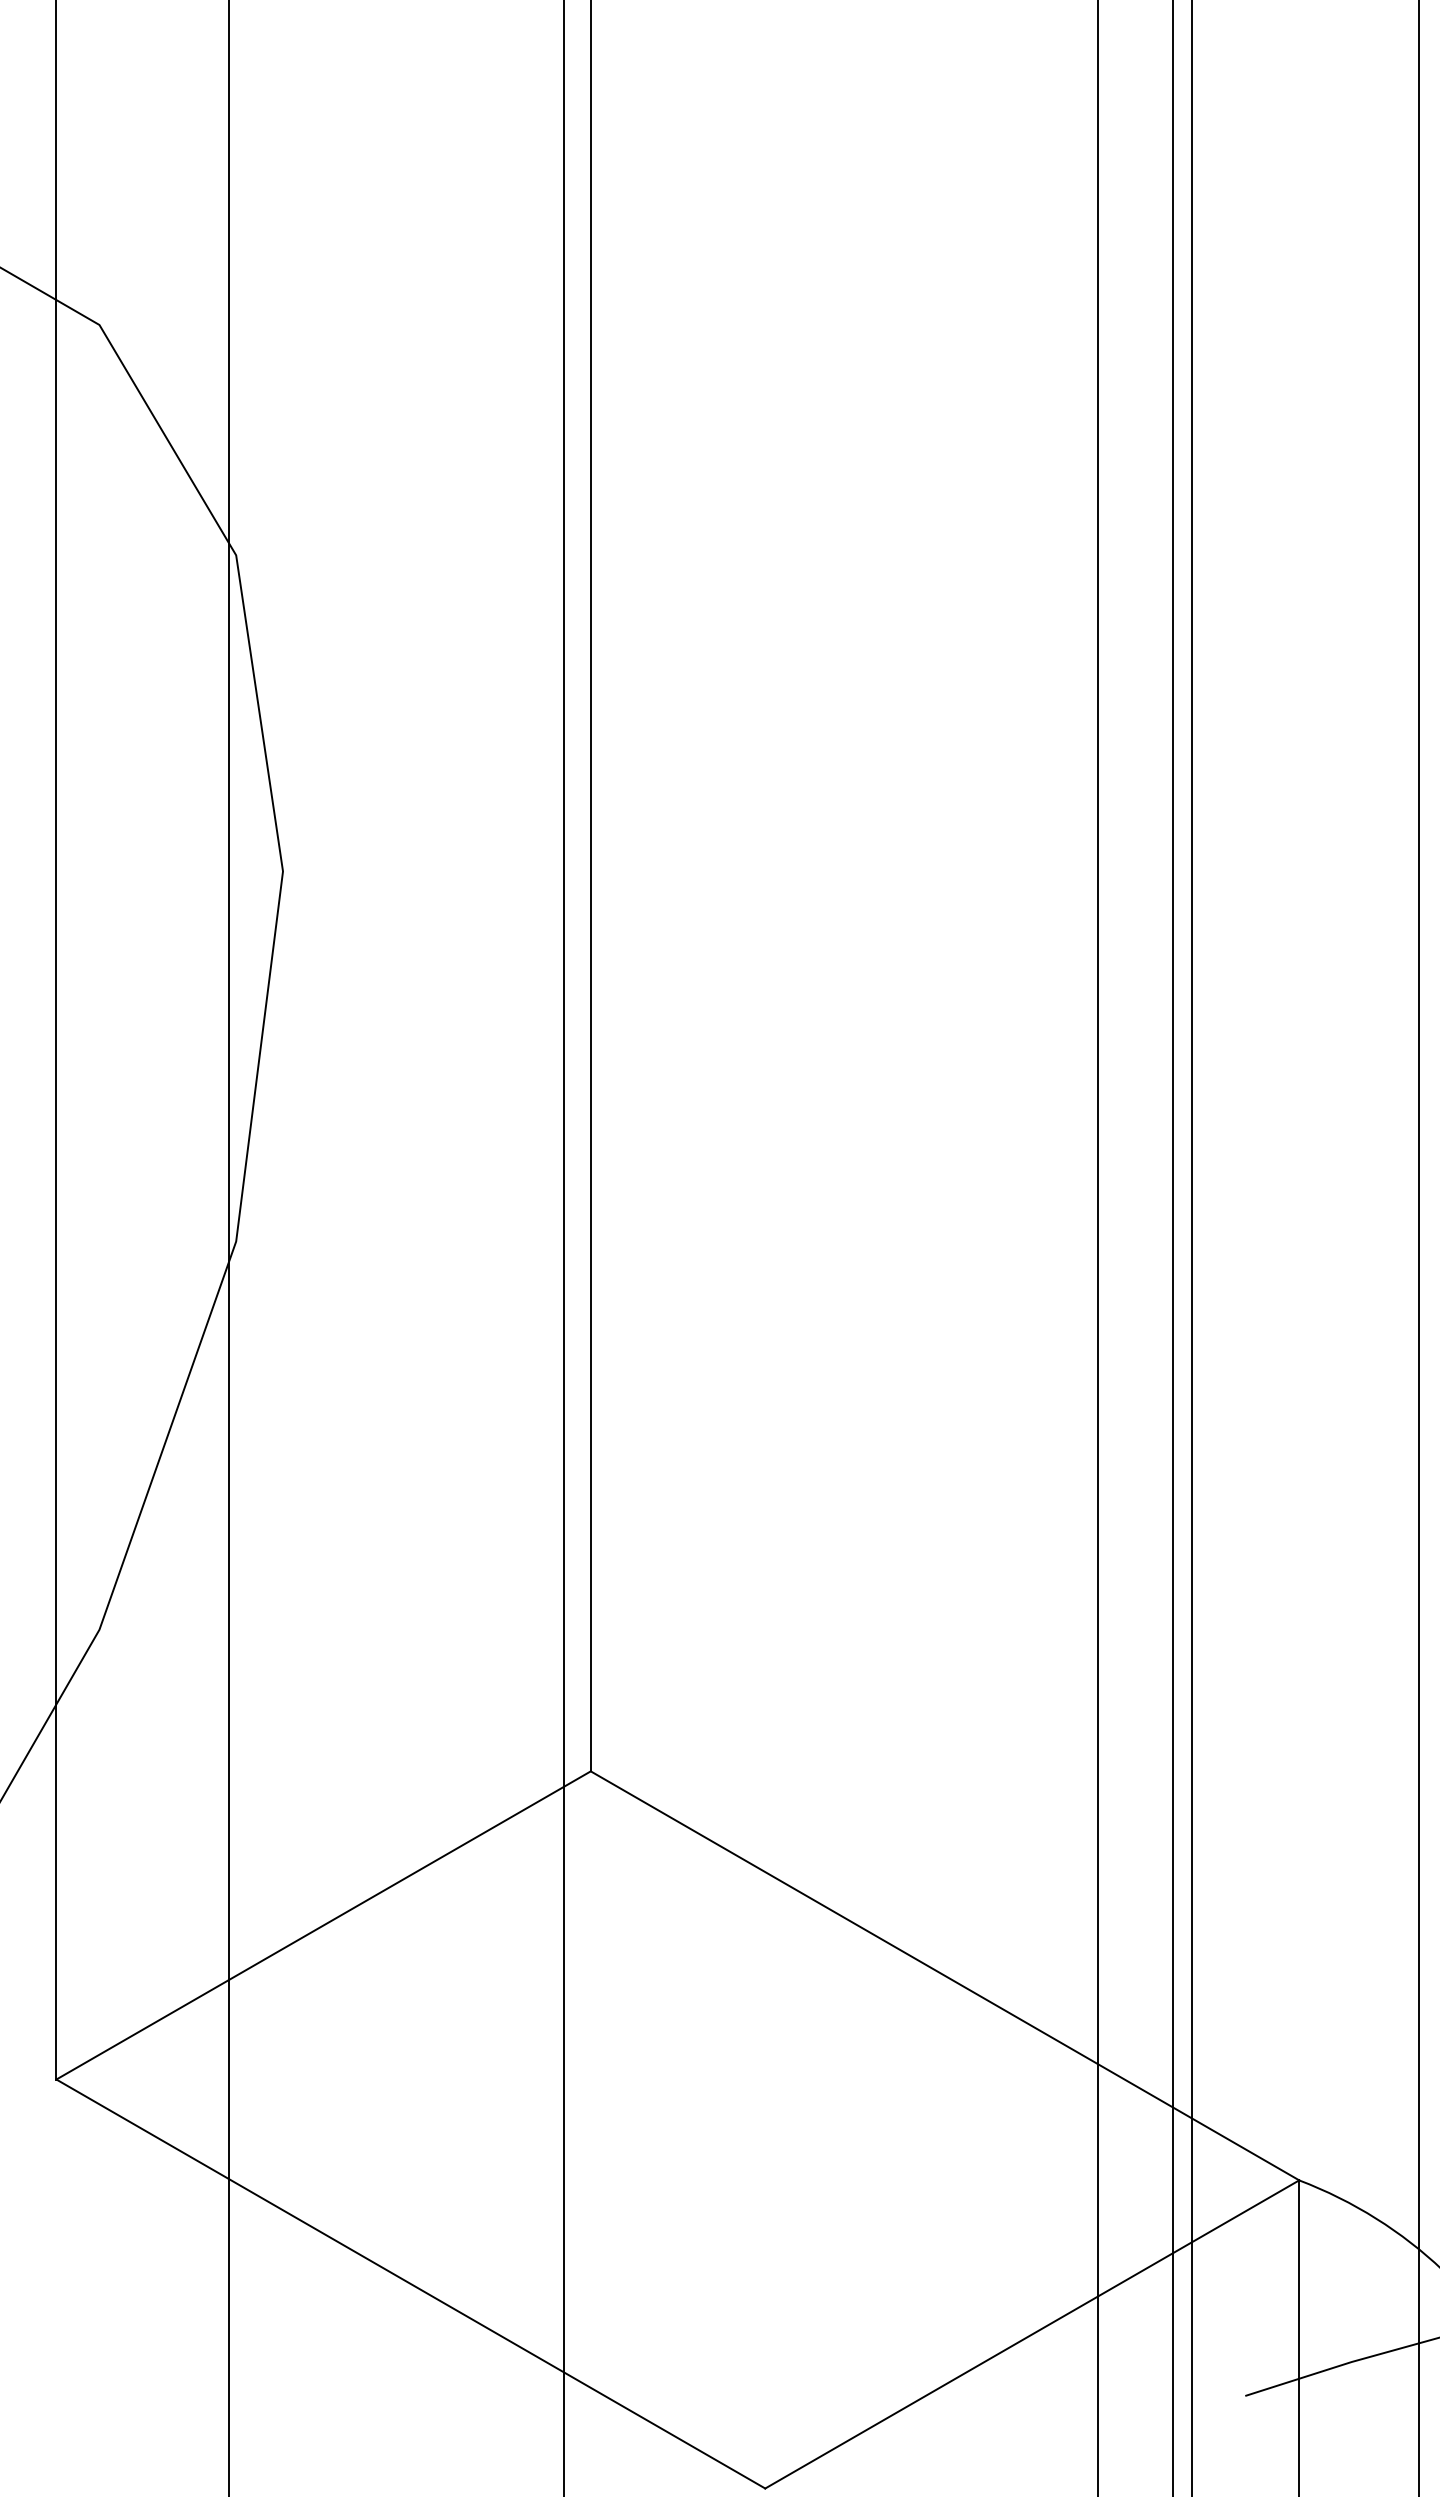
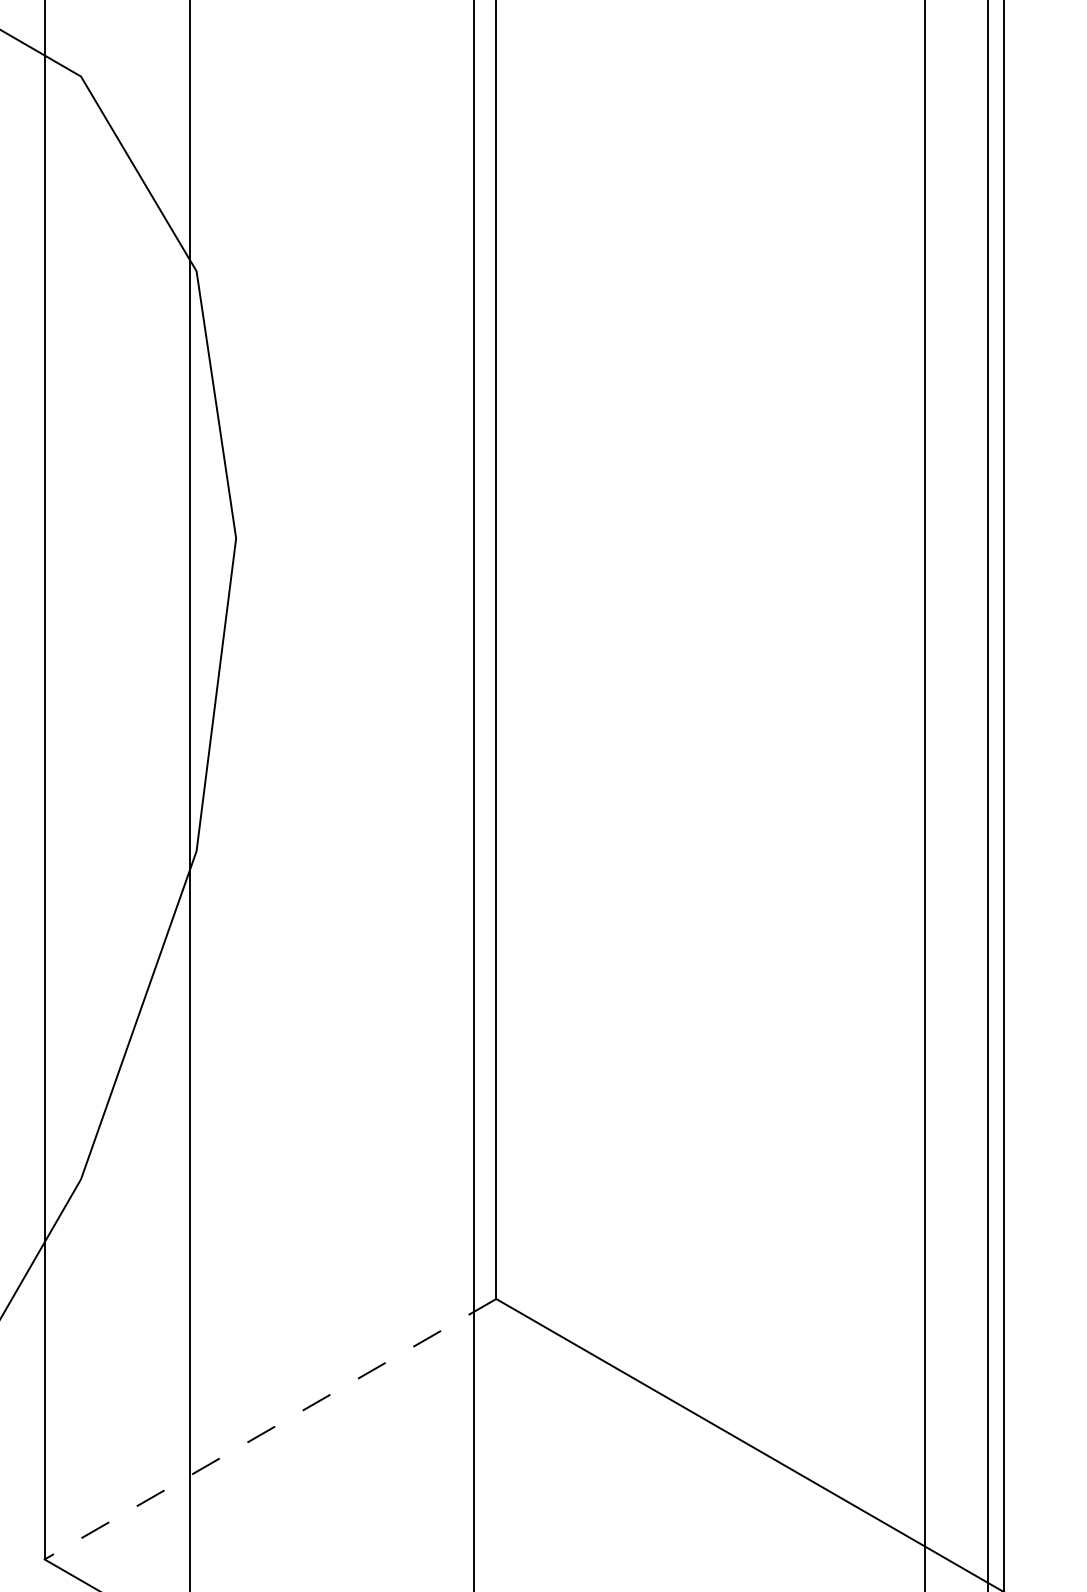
line: (323, 1925) -> (270, 1429), solid -> dashed

